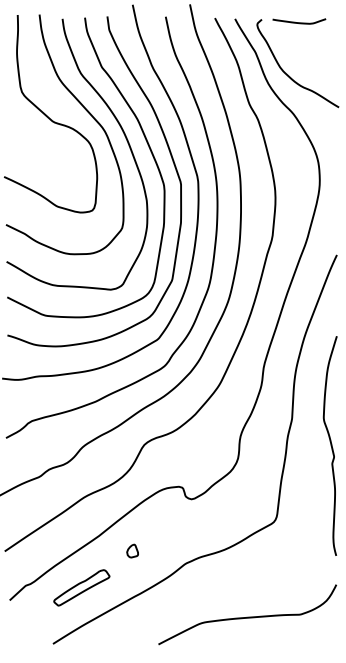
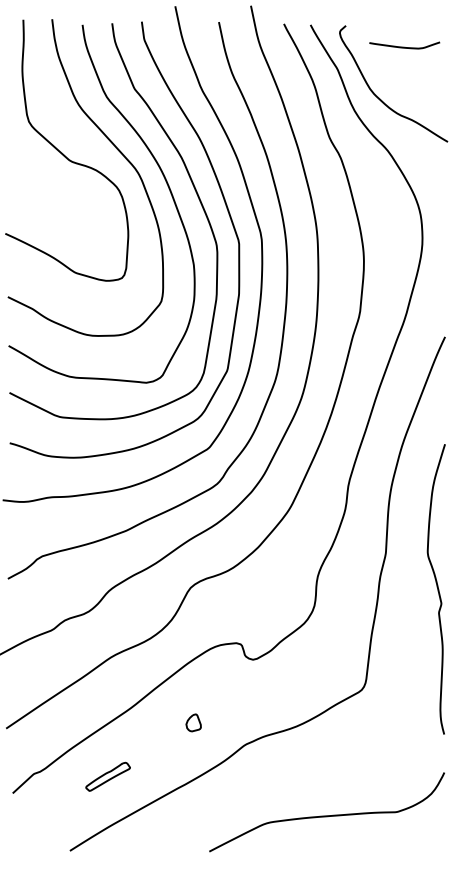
curve: (299, 22) -> (404, 46), moved
part: (132, 550) -> (193, 722), moved
part: (81, 587) -> (107, 776), size x0.6

